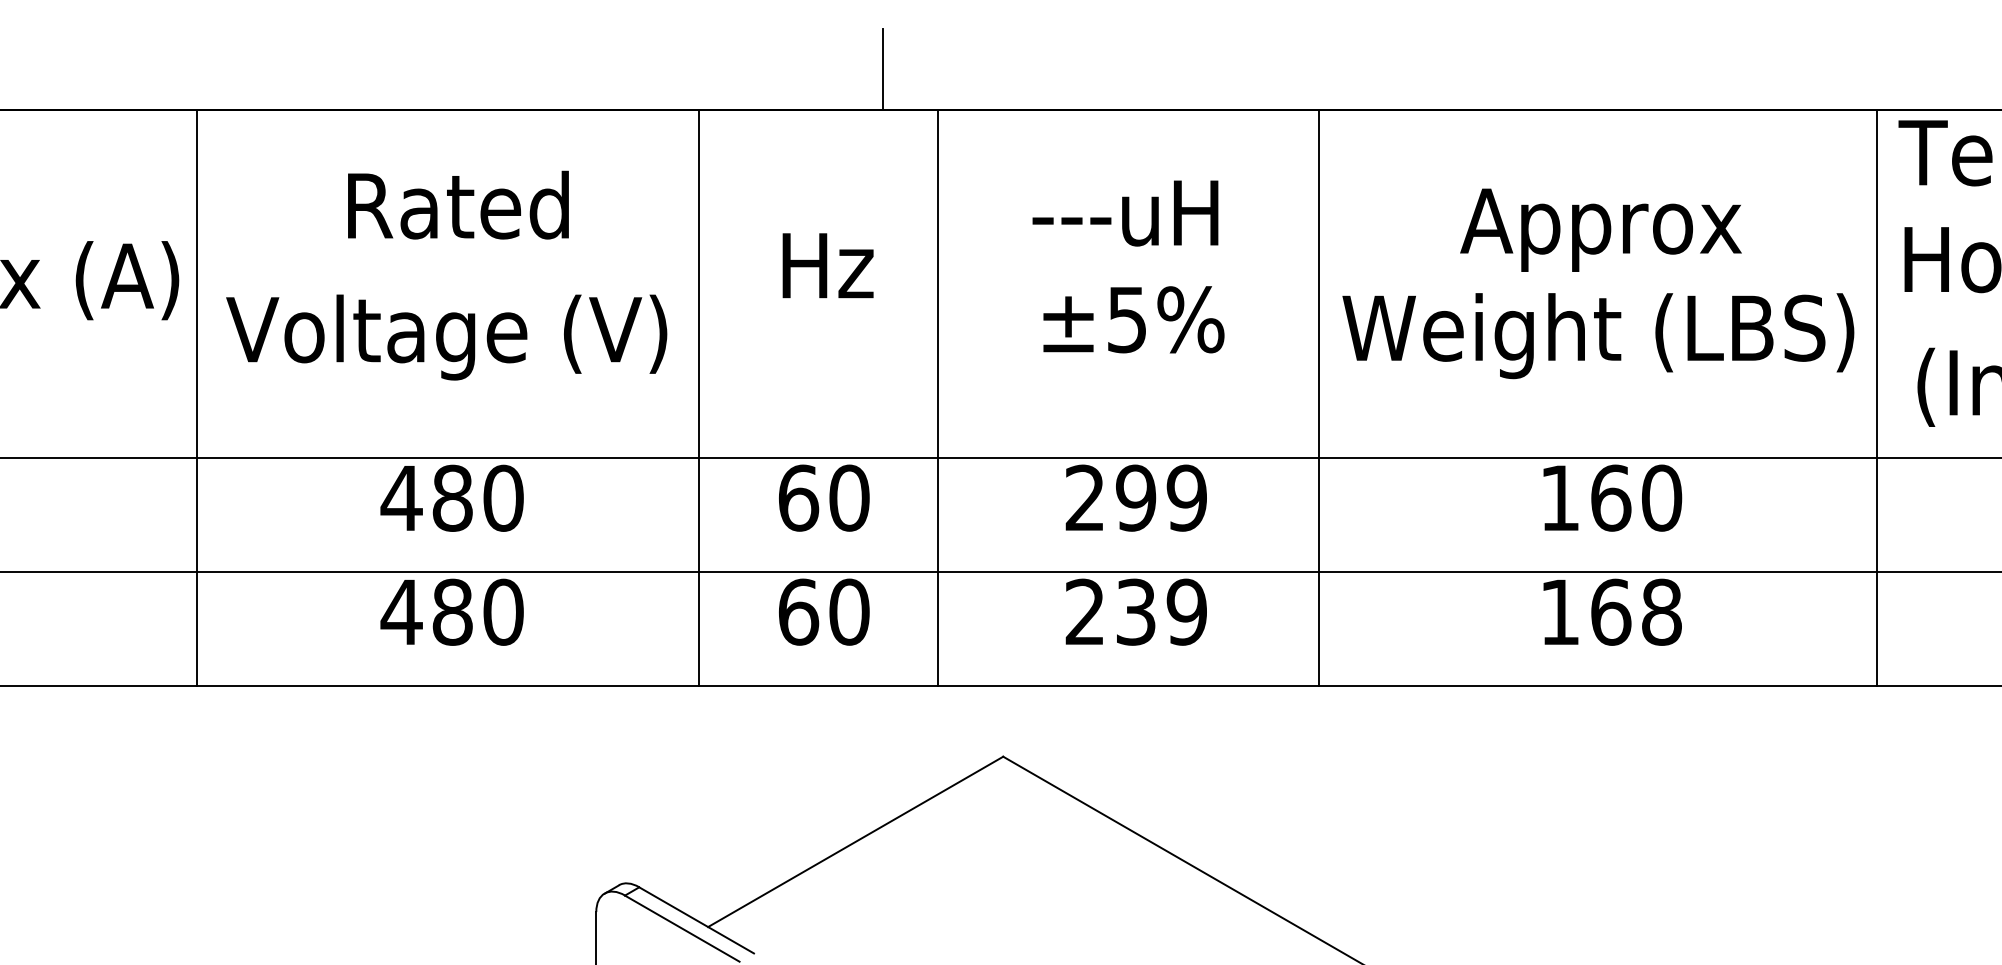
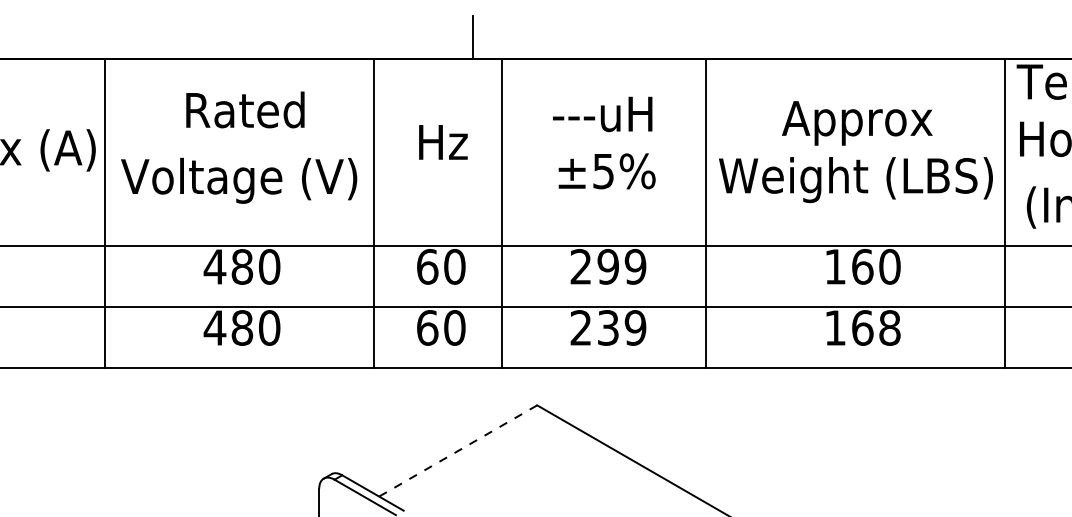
line: (854, 842) -> (457, 451), solid -> dashed

